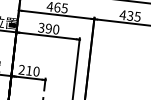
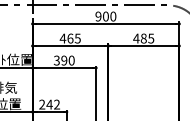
text: (130, 15) -> (143, 38), 435 -> 485
text: (33, 71) -> (53, 104), 210 -> 242

